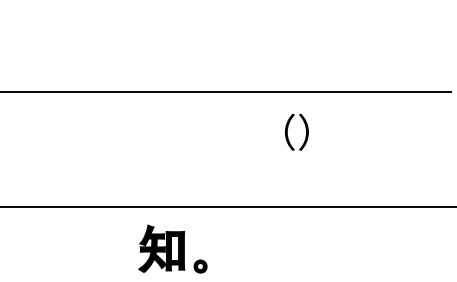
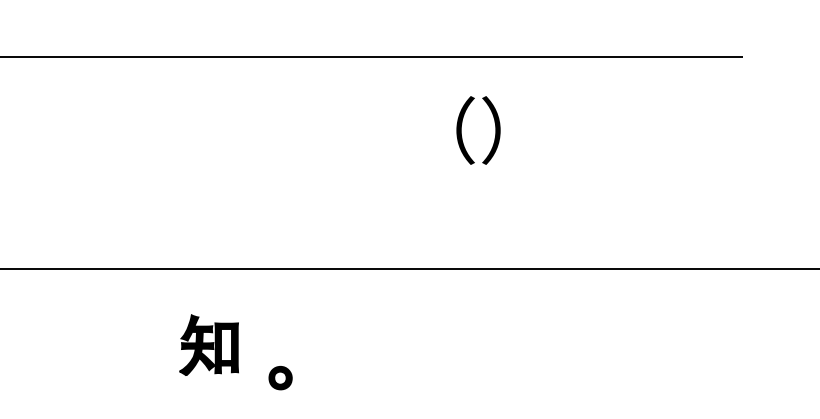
text: (296, 131) -> (477, 128), moved
part: (161, 248) -> (208, 344), size x0.7

